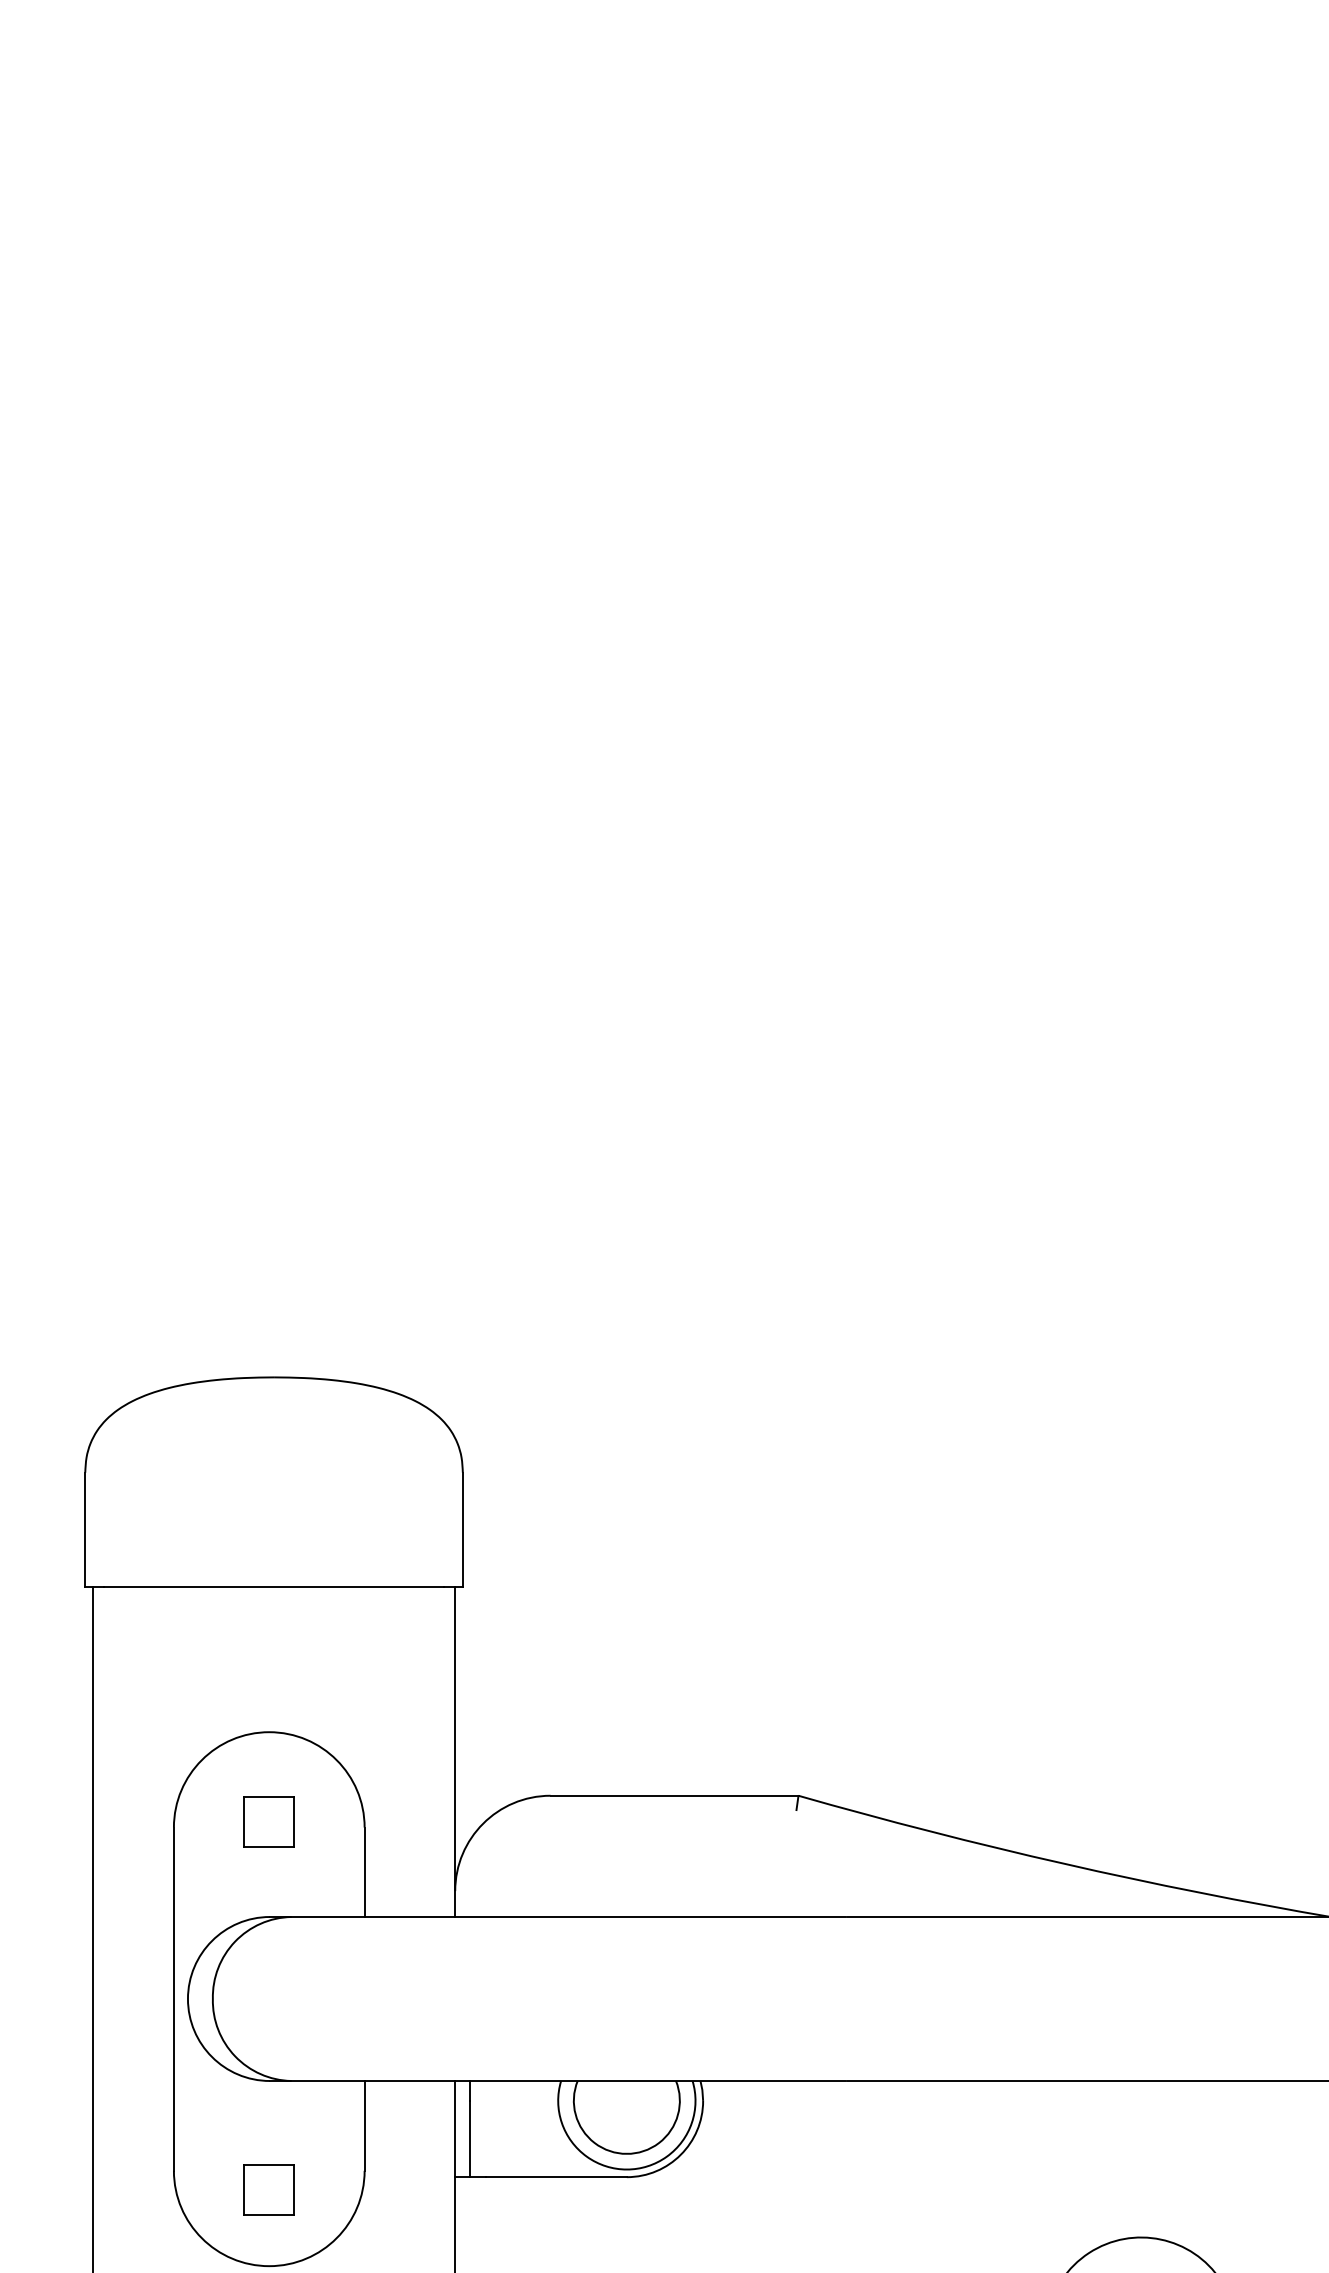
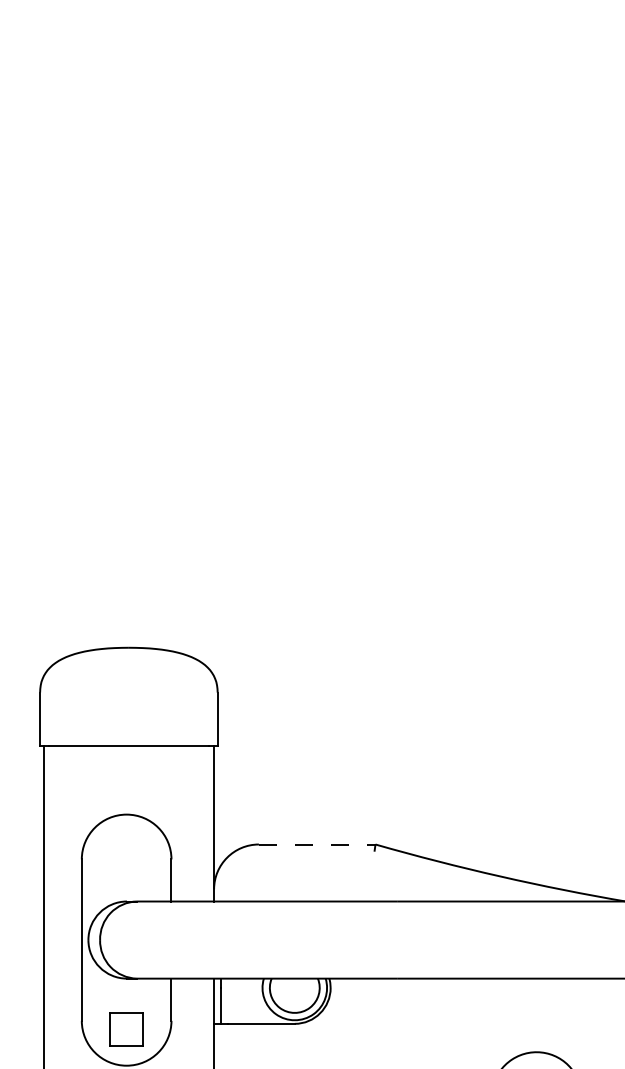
line: (675, 1795) -> (317, 844), solid -> dashed
part: (268, 1821) -> (126, 856), removed
part: (268, 2189) -> (126, 1029), size x1.4

